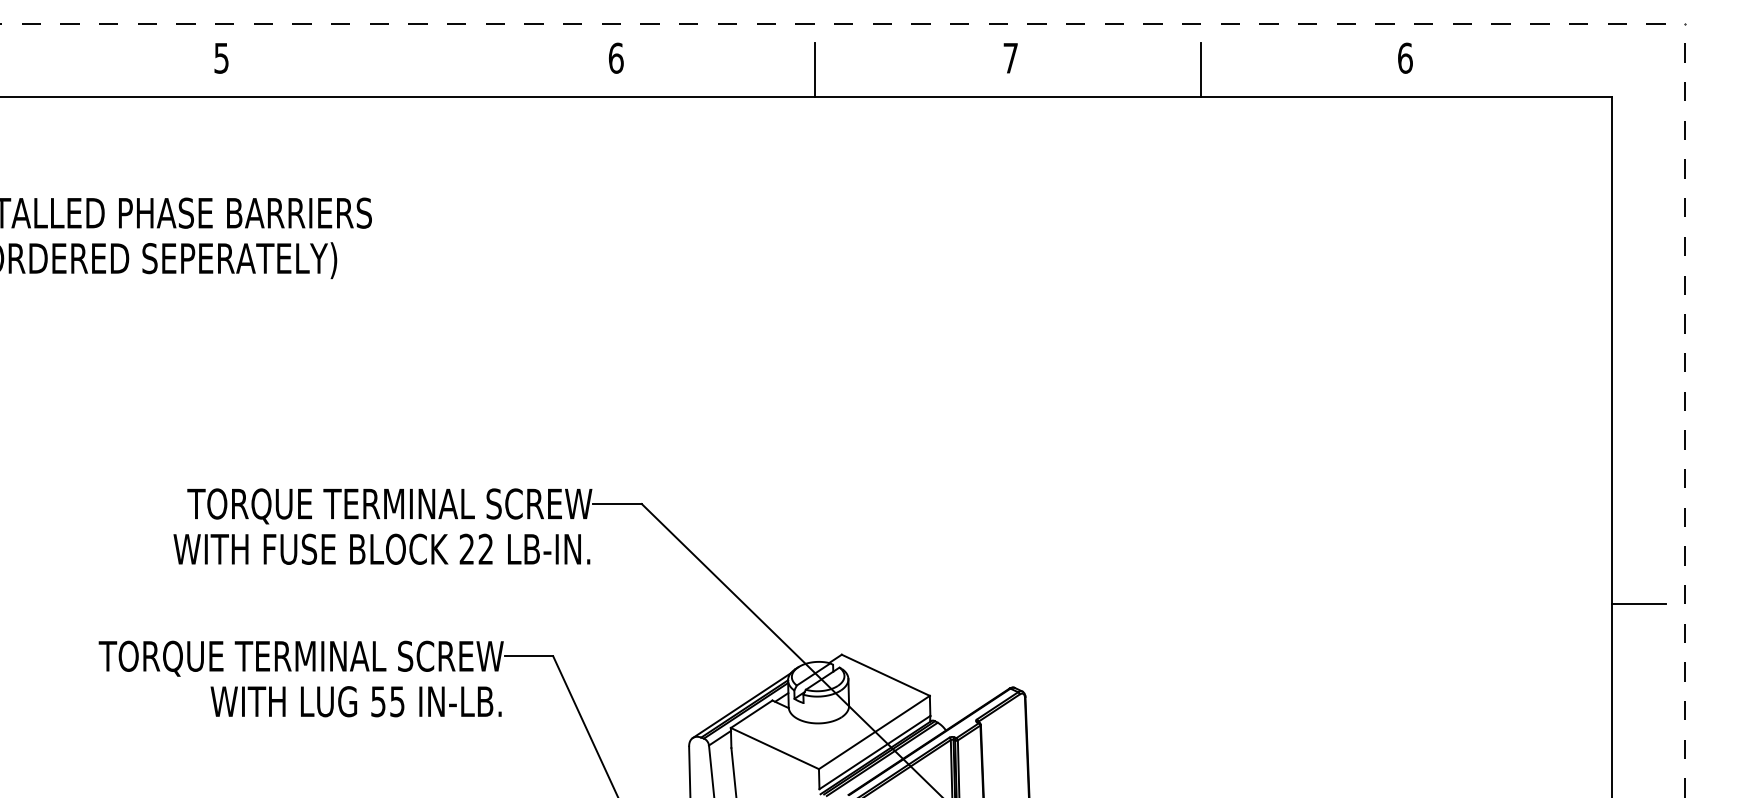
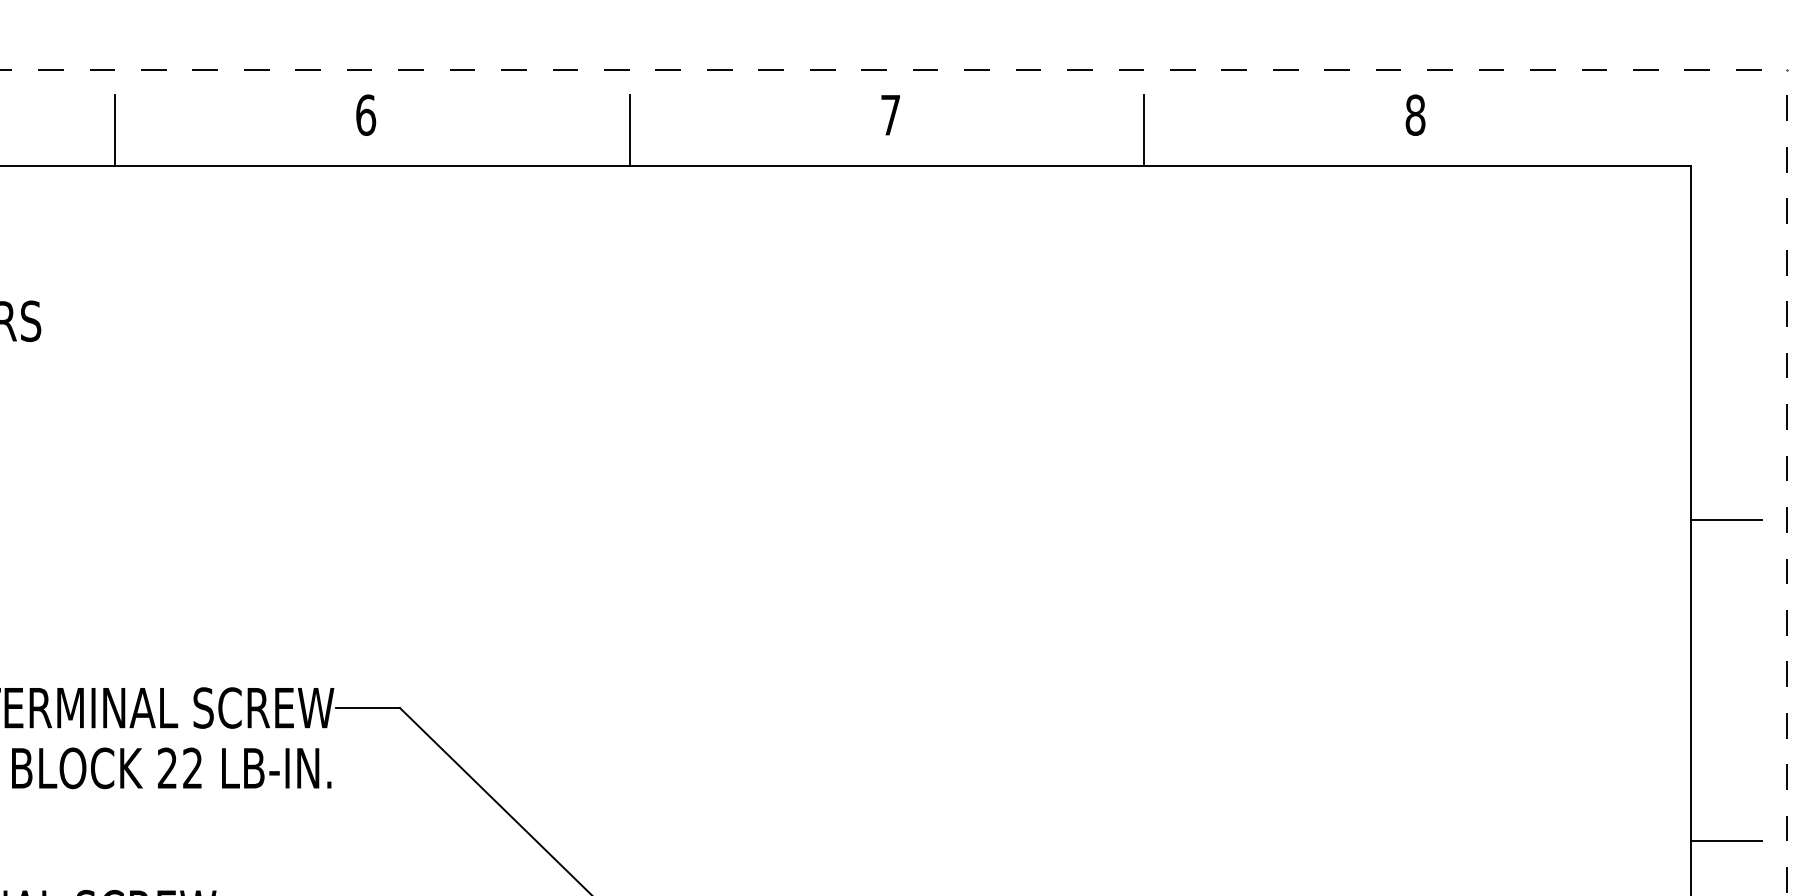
text: (1405, 57) -> (1415, 114), 6 -> 8
line: (427, 69) -> (114, 130), added
line: (1638, 362) -> (1725, 519), added

